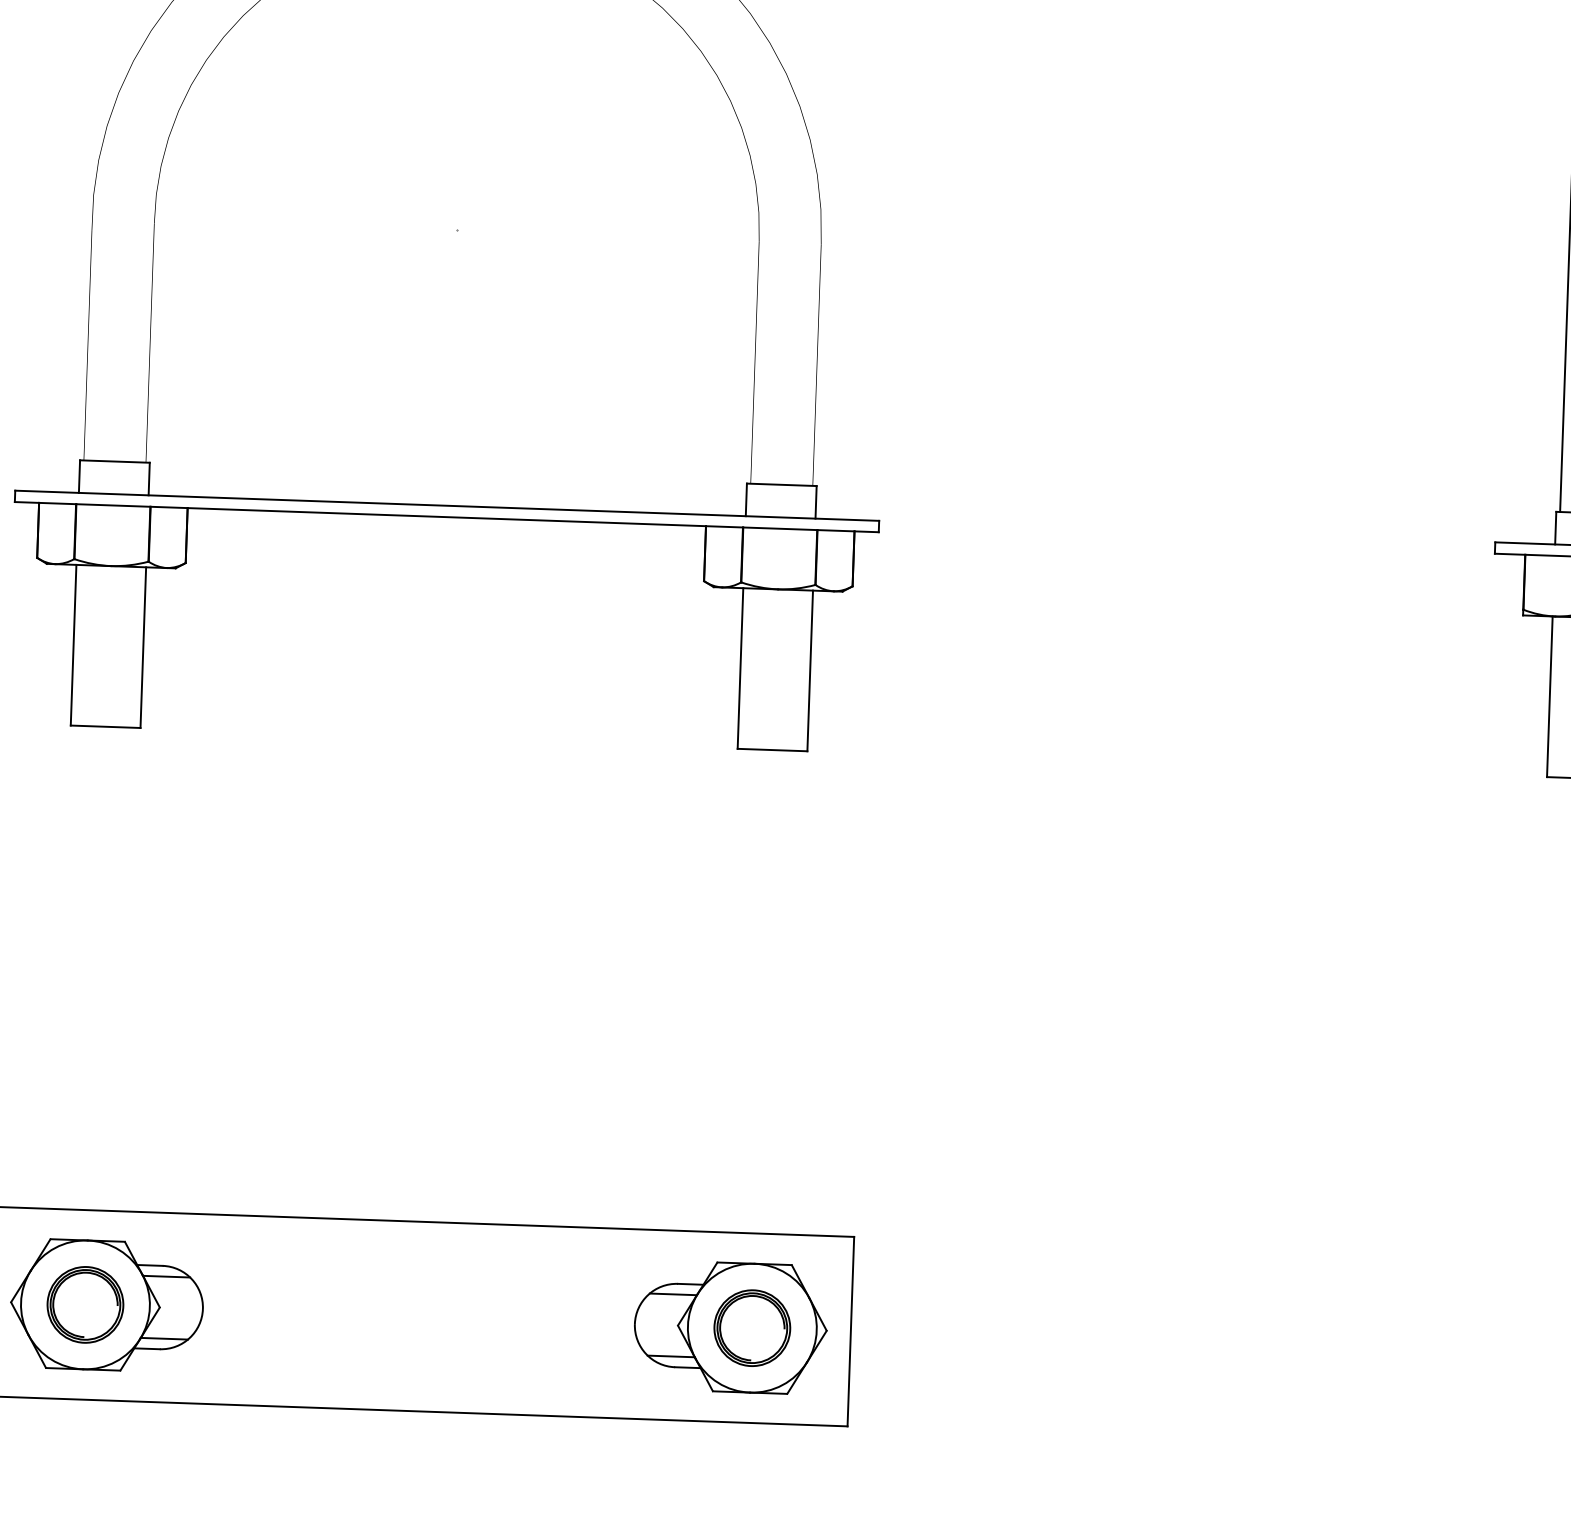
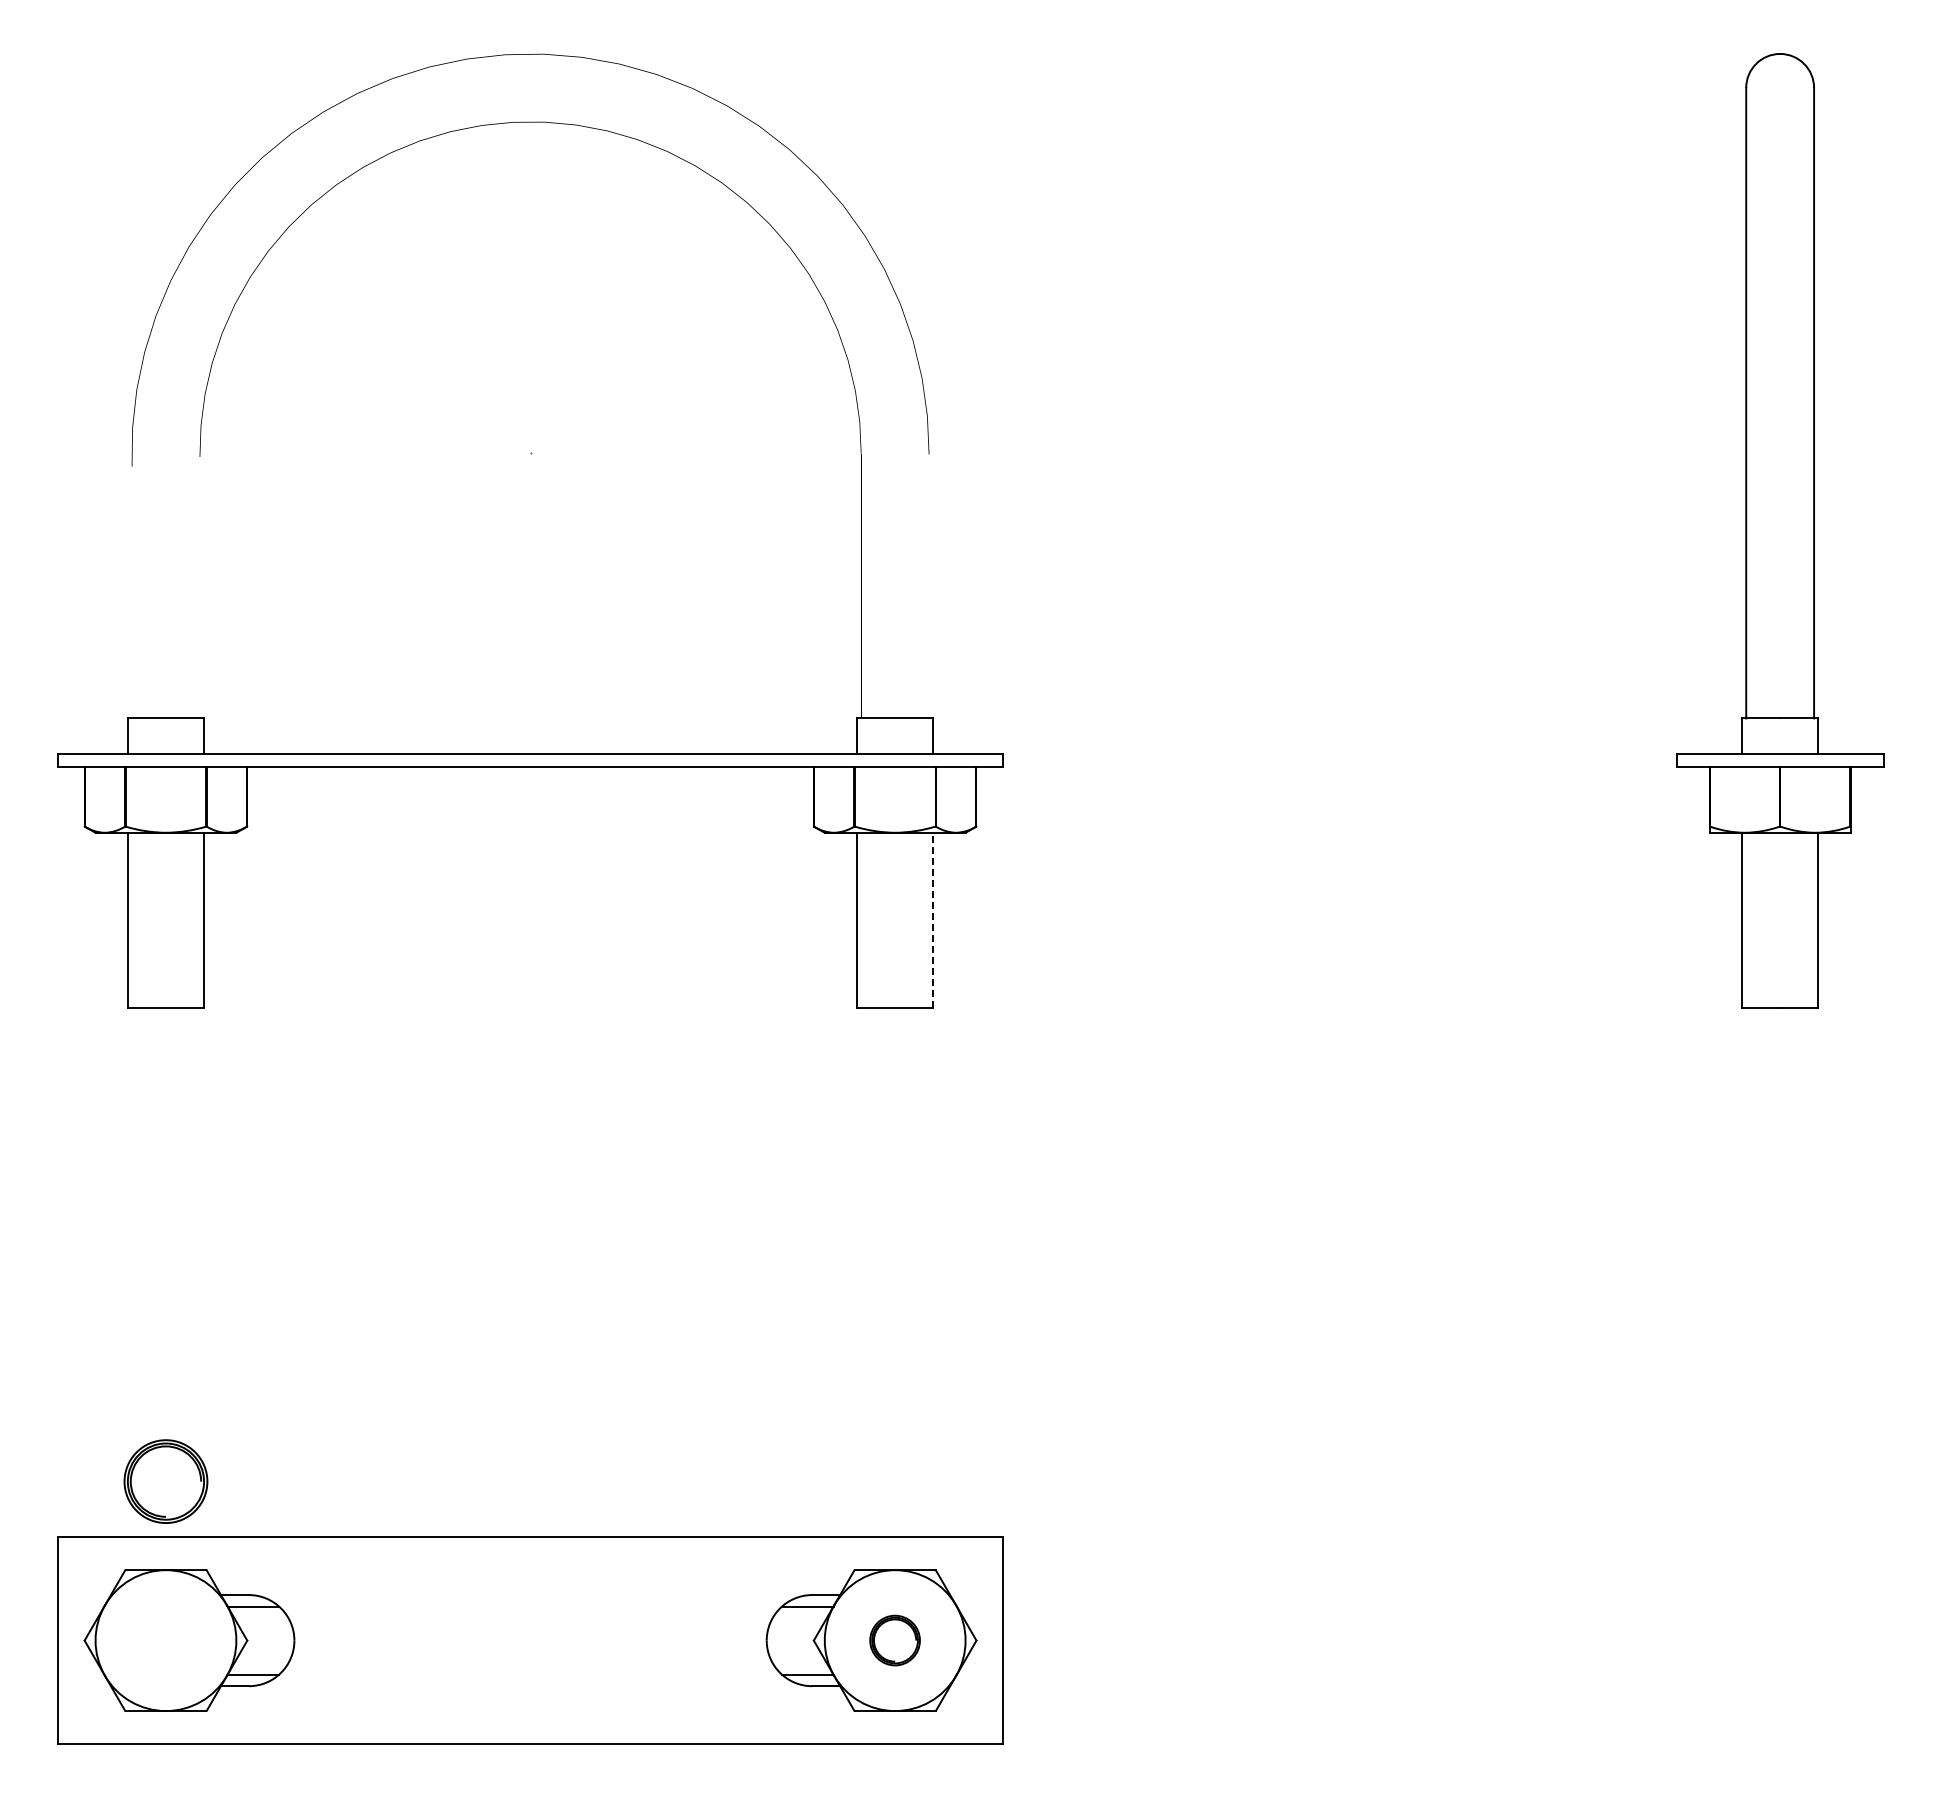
line: (810, 670) -> (933, 920), solid -> dashed
part: (85, 1304) -> (165, 1481), moved
part: (751, 1328) -> (894, 1640), size x0.6

